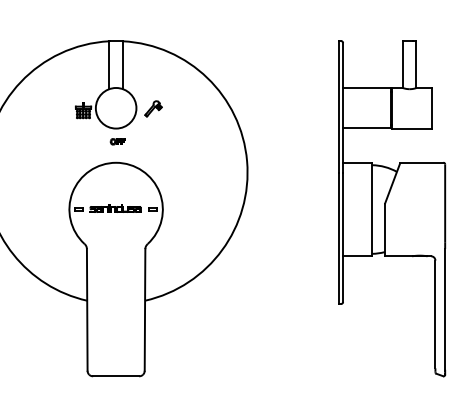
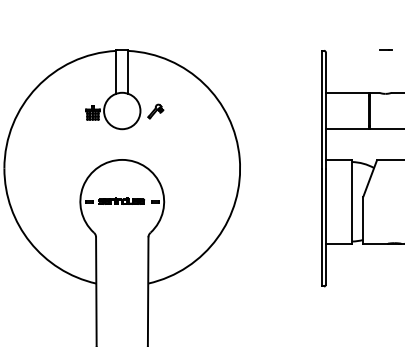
line: (403, 64) -> (379, 71), removed
line: (416, 64) -> (391, 71), removed
part: (117, 141) -> (123, 140), removed

